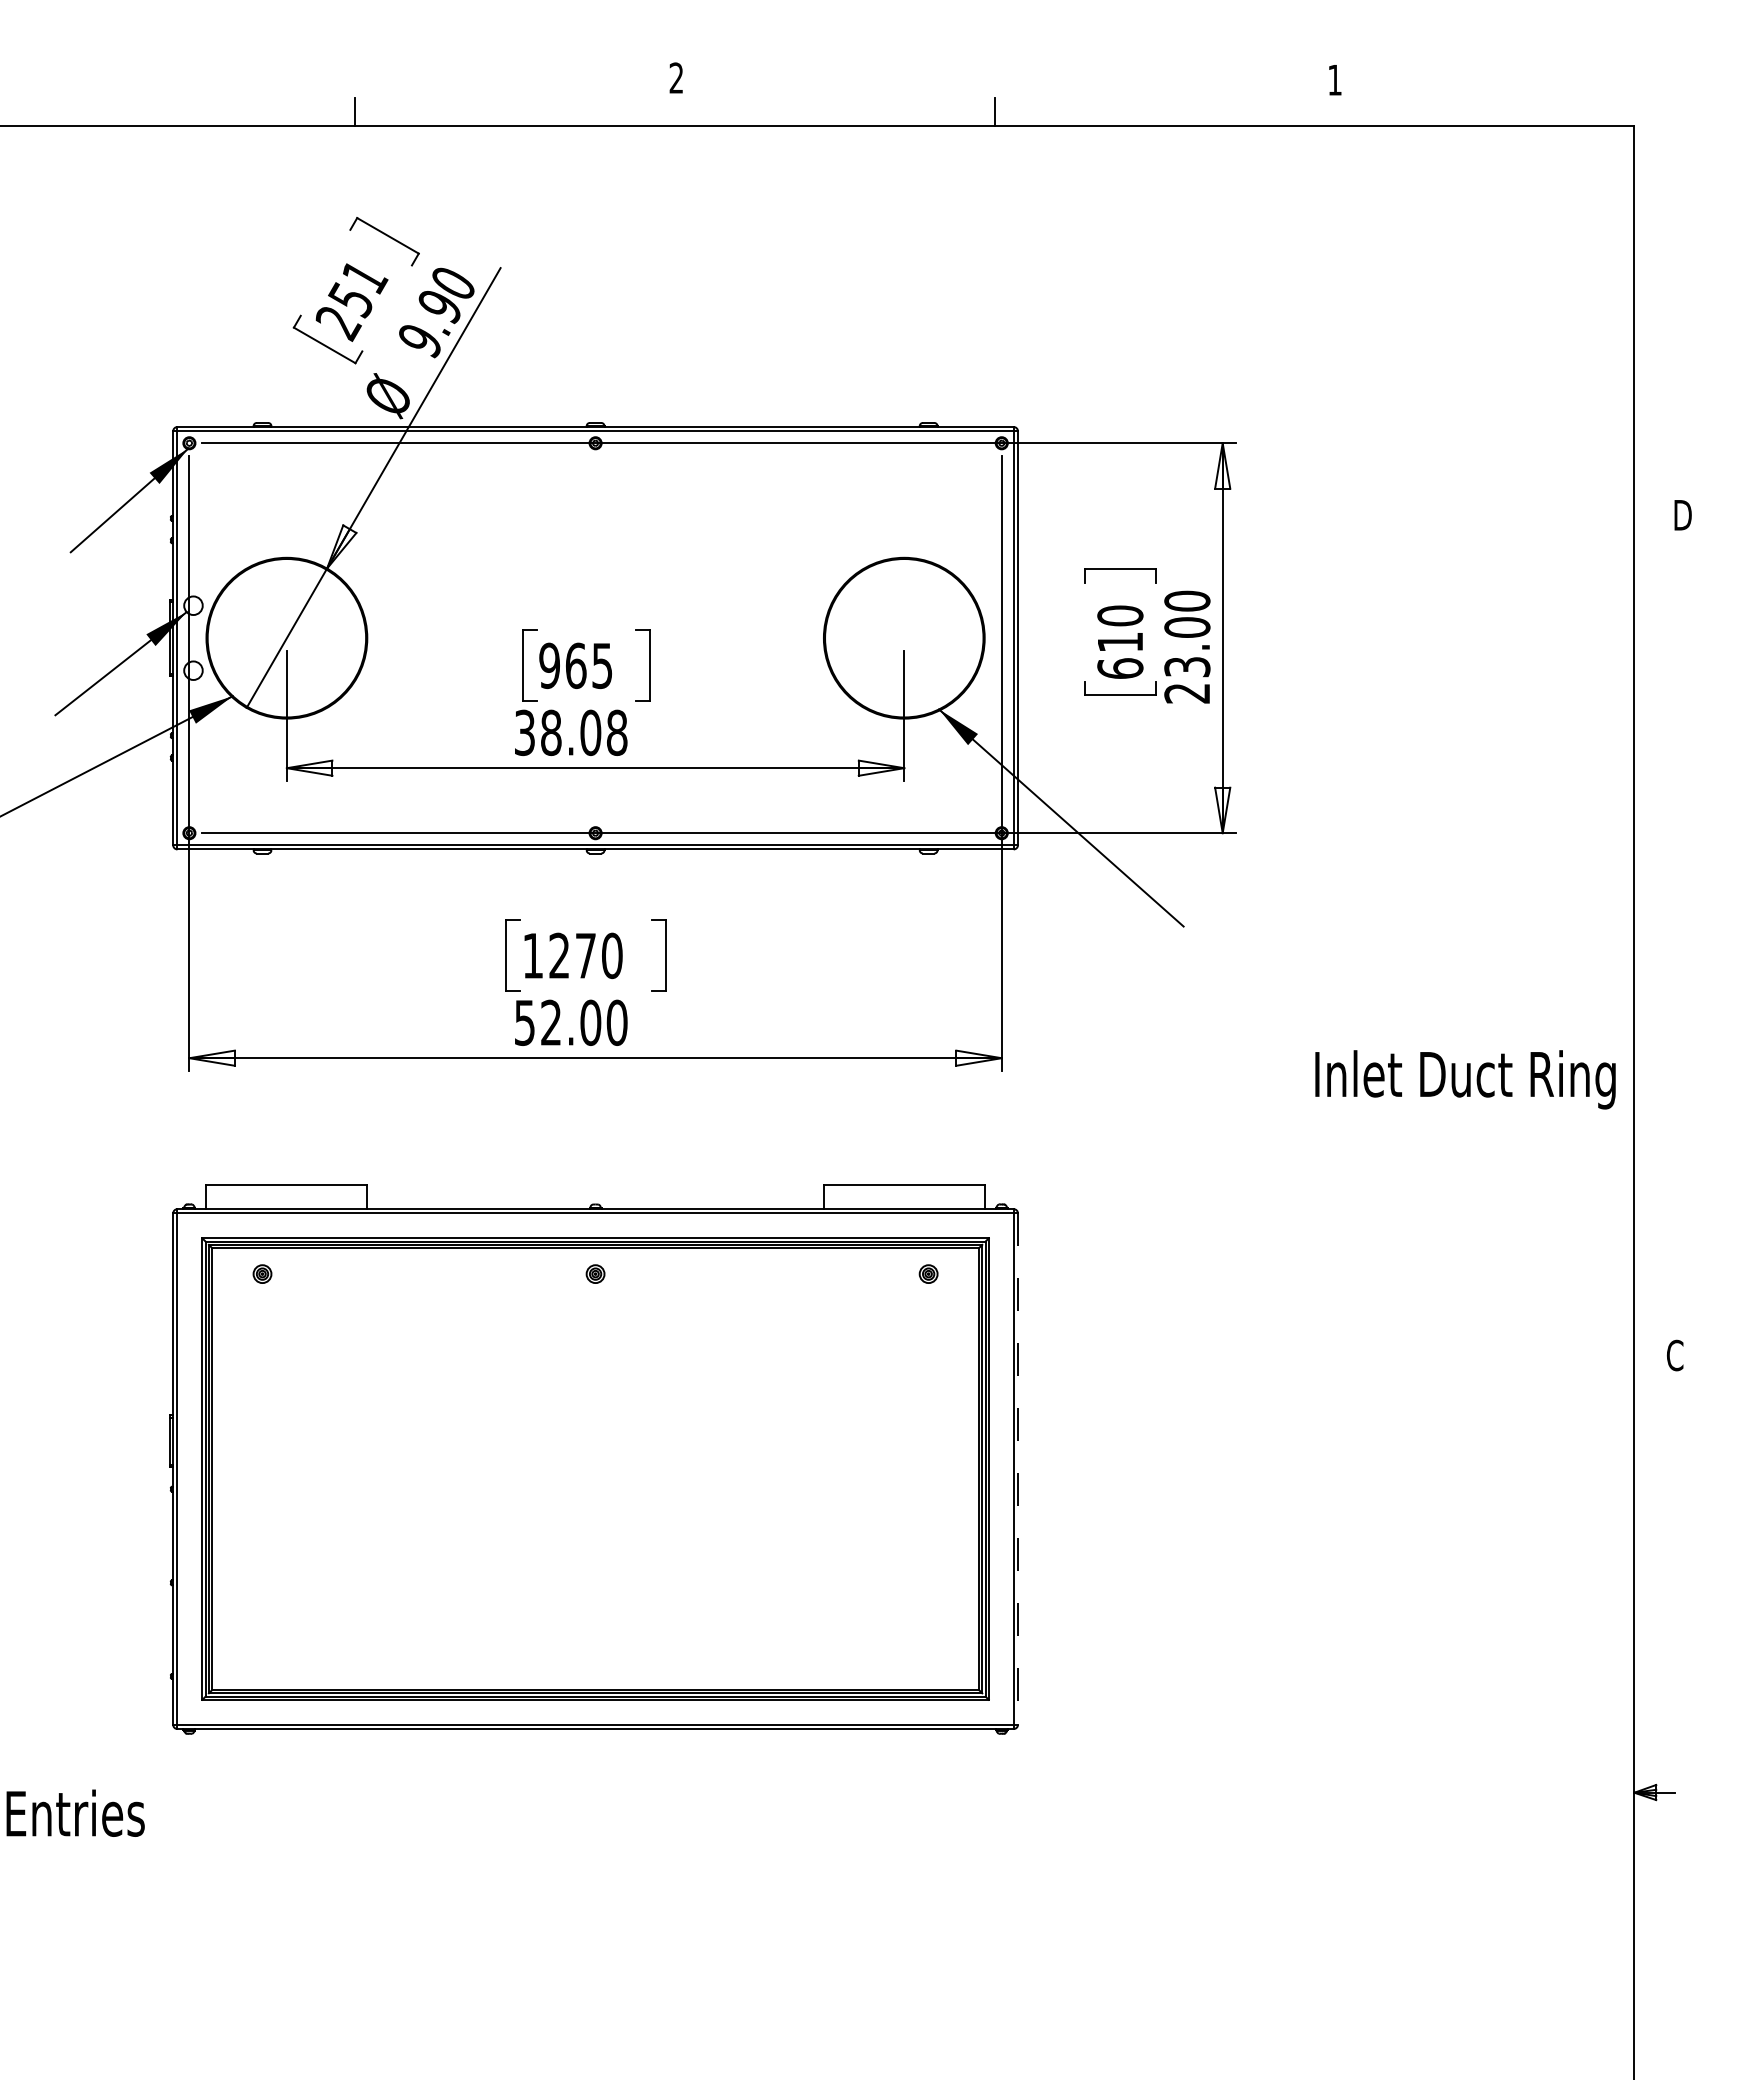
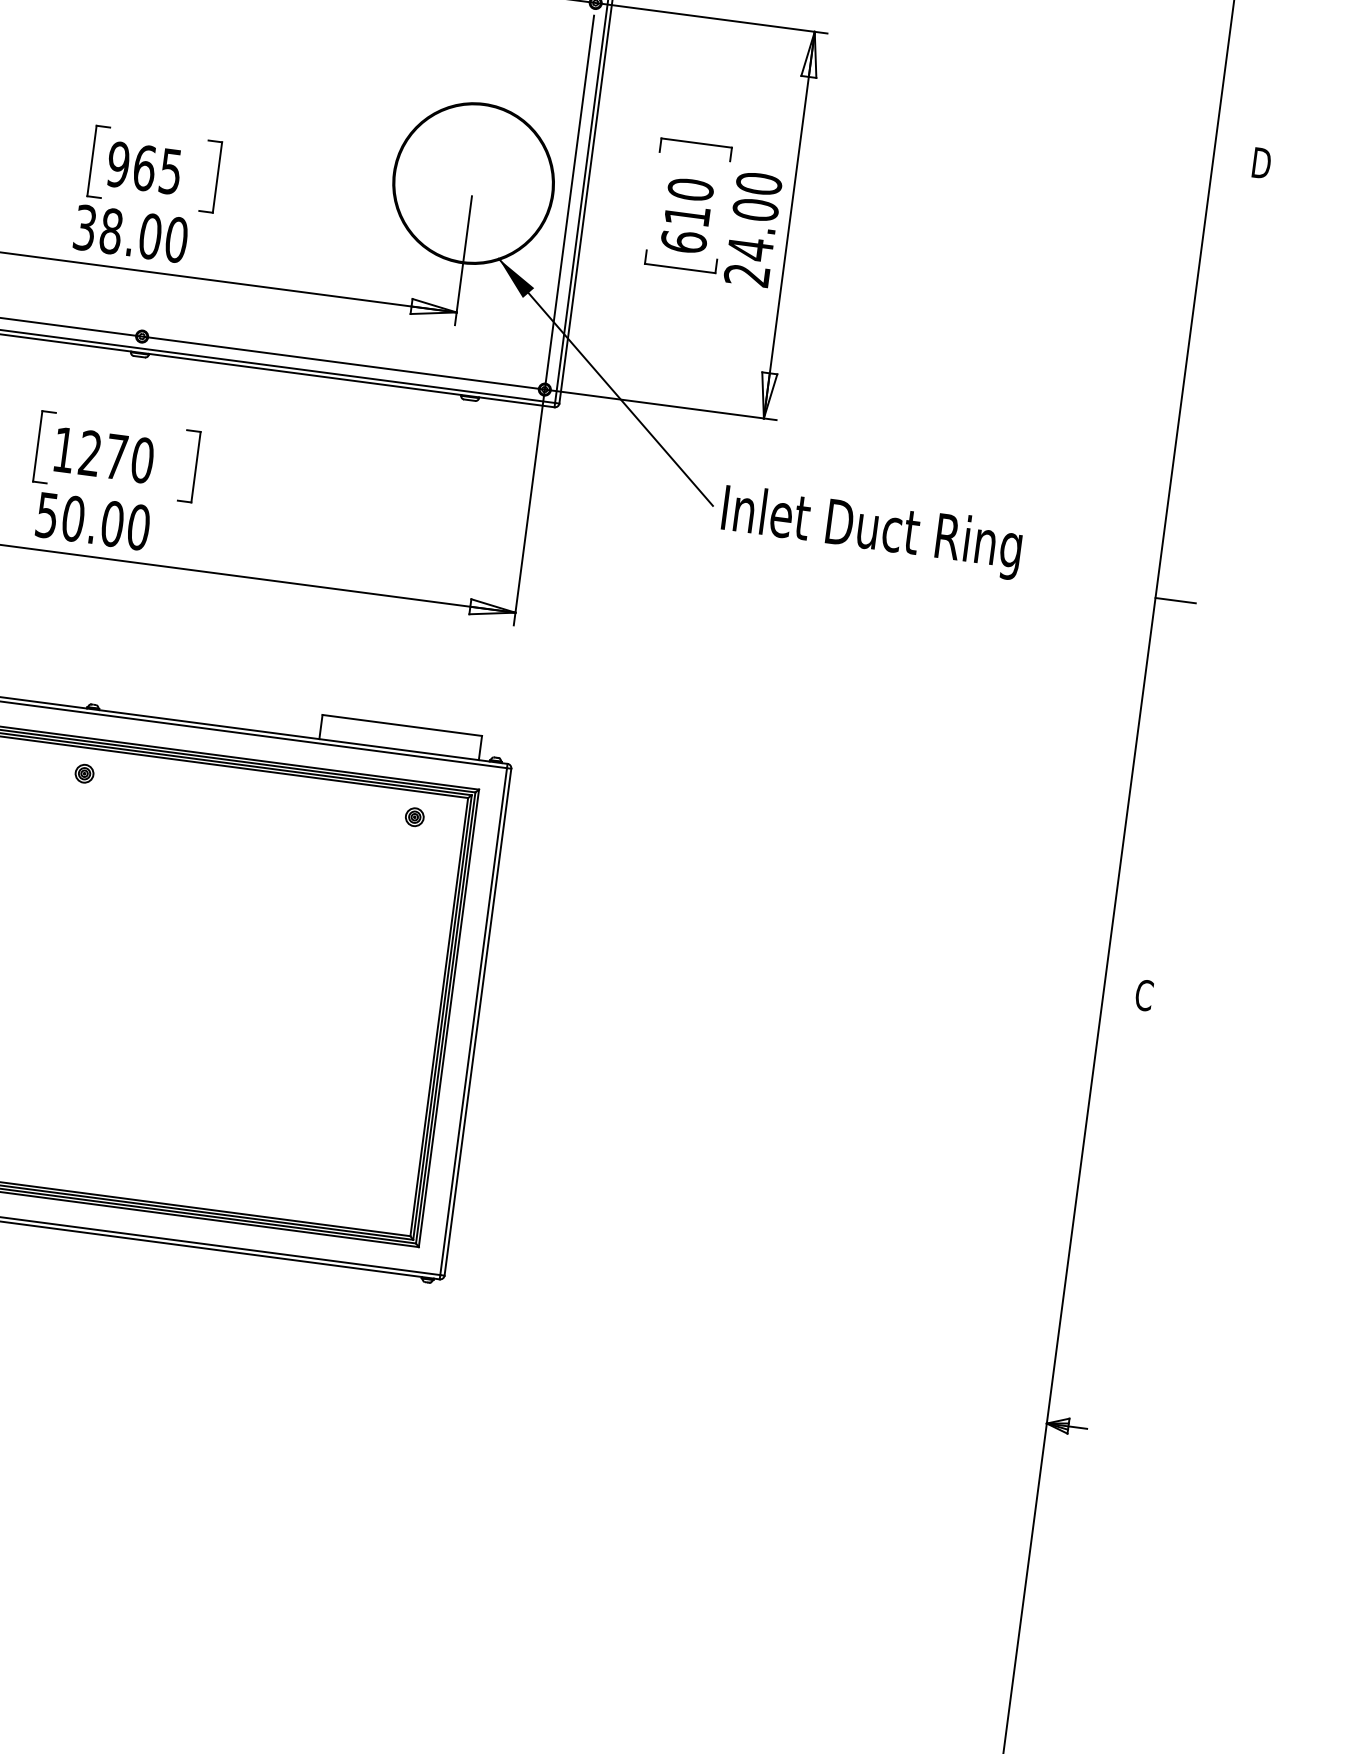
text: (1187, 667) -> (750, 249), 23.00 -> 24.00
text: (616, 732) -> (175, 239), 38.08 -> 38.00
line: (1654, 960) -> (1175, 601), added
text: (551, 1022) -> (73, 518), 52.00 -> 50.00
text: (1465, 1079) -> (871, 531), moved
line: (1018, 1469) -> (478, 1022), dashed -> solid

